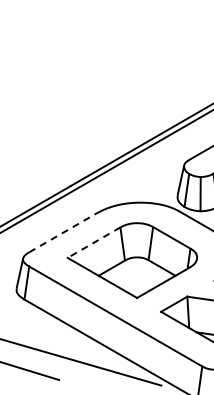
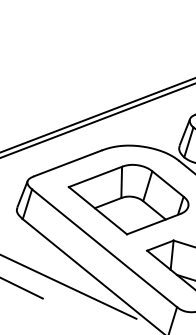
line: (62, 233) -> (67, 163), dashed -> solid
line: (93, 242) -> (94, 176), dashed -> solid

